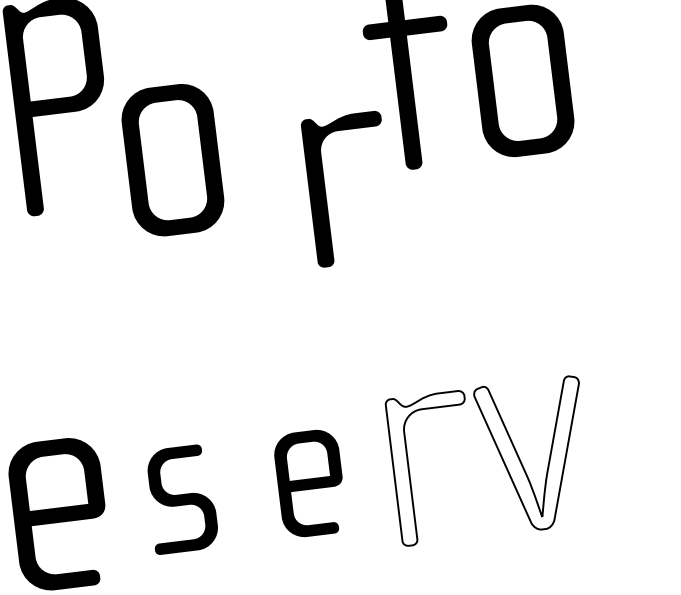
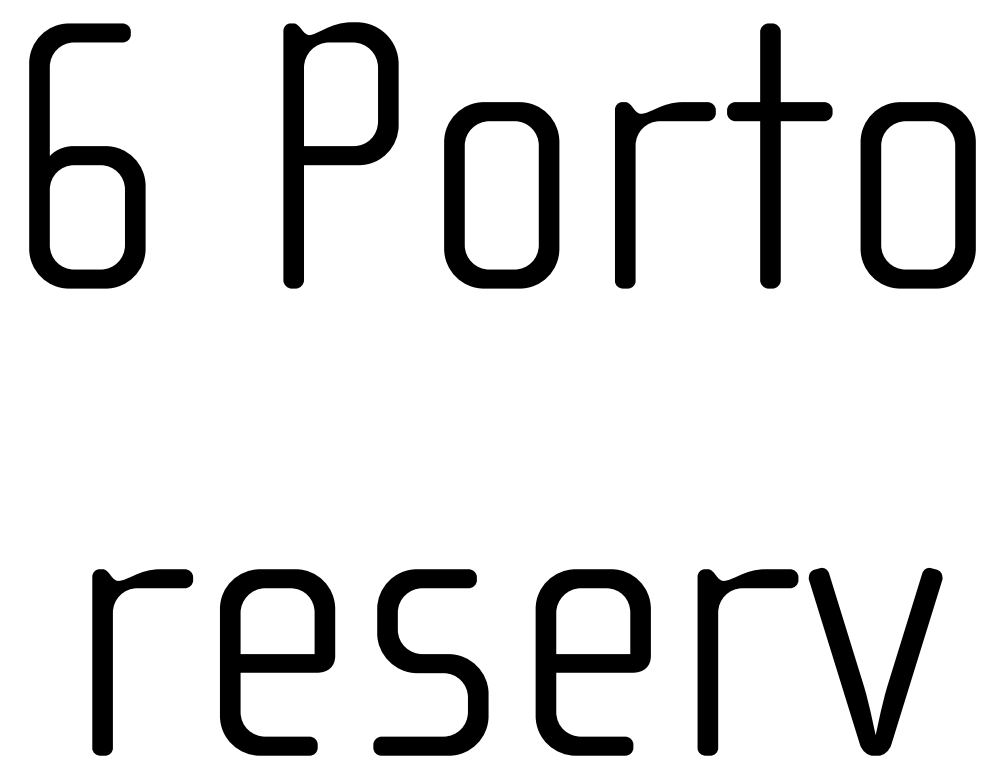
part: (172, 160) -> (501, 195), moved
part: (325, 192) -> (635, 195), moved
fill: (534, 455) -> (875, 661), added
fill: (433, 468) -> (747, 662), added
part: (309, 483) -> (592, 662), size x1.43
part: (181, 499) -> (430, 662), size x1.43

